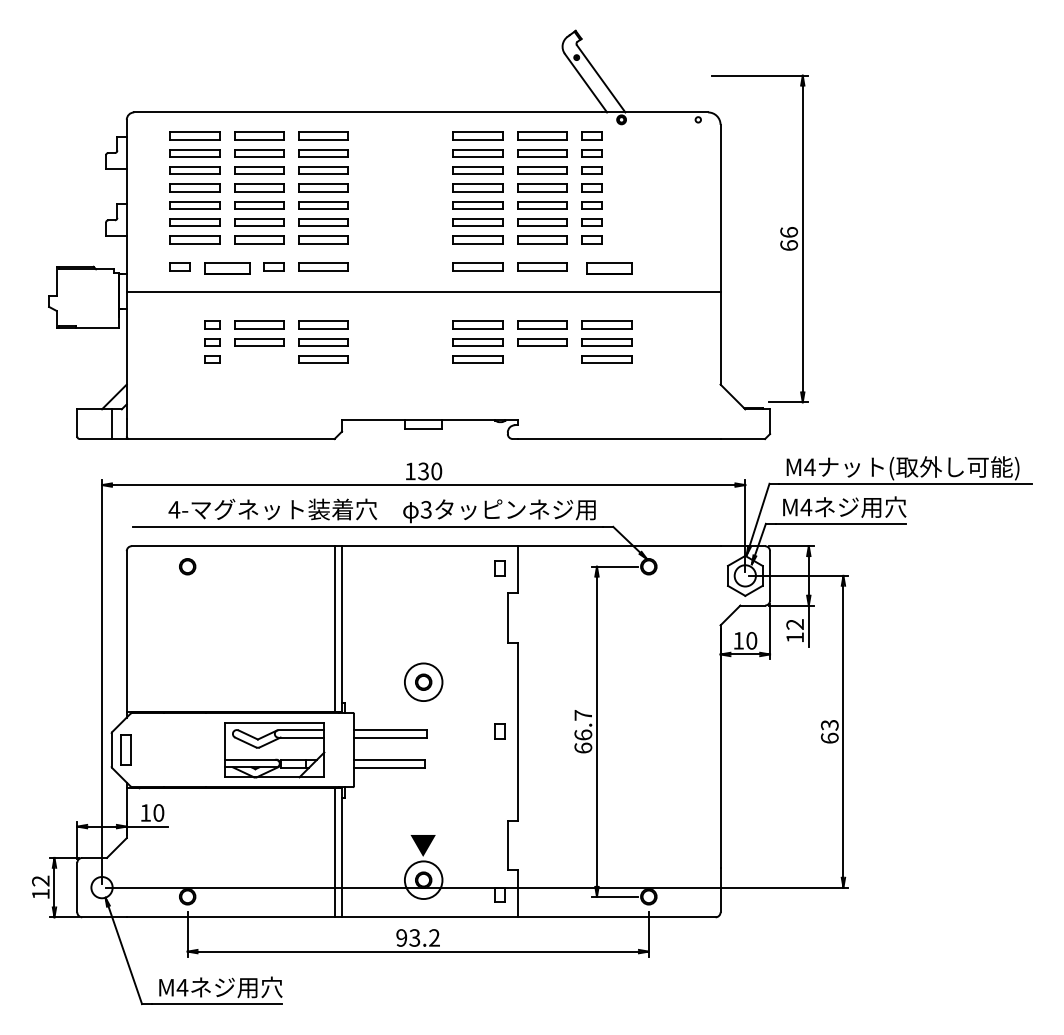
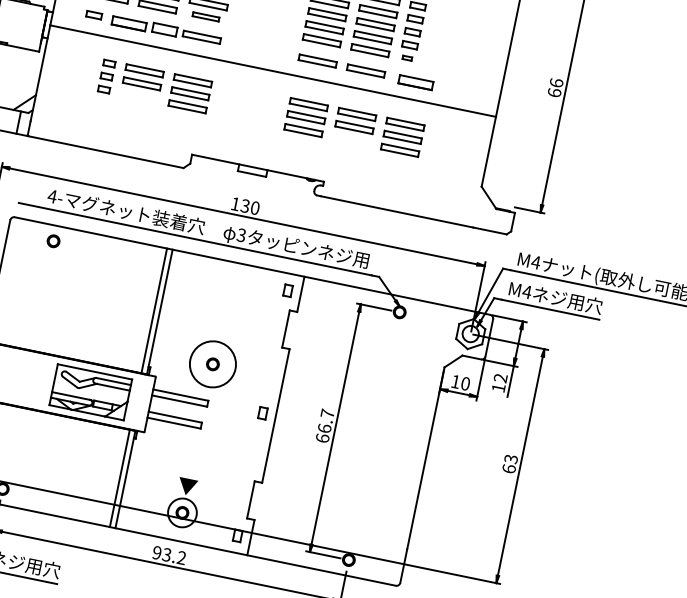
part: (323, 239) -> (205, 16), size x0.7
part: (591, 239) -> (407, 57), size x0.6
part: (273, 266) -> (164, 29), size x1.6
circle: (423, 682) -> (212, 364), size x1.6

